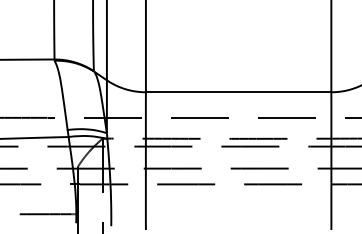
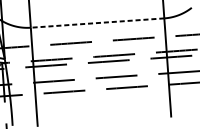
line: (238, 92) -> (97, 23), solid -> dashed

